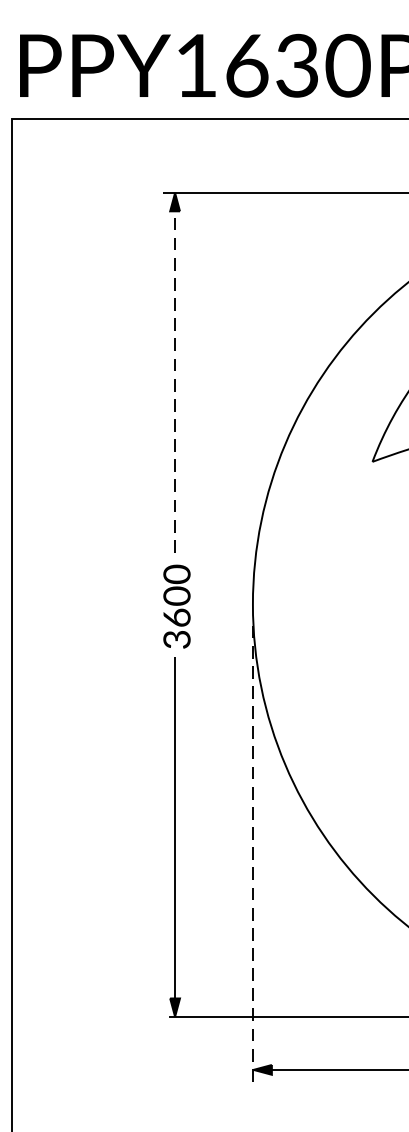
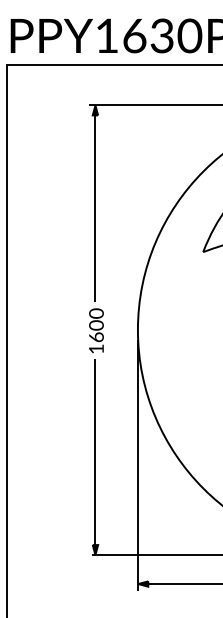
line: (175, 380) -> (95, 207), dashed -> solid
text: (177, 640) -> (96, 349), 3600 -> 1600
line: (252, 850) -> (137, 464), dashed -> solid

